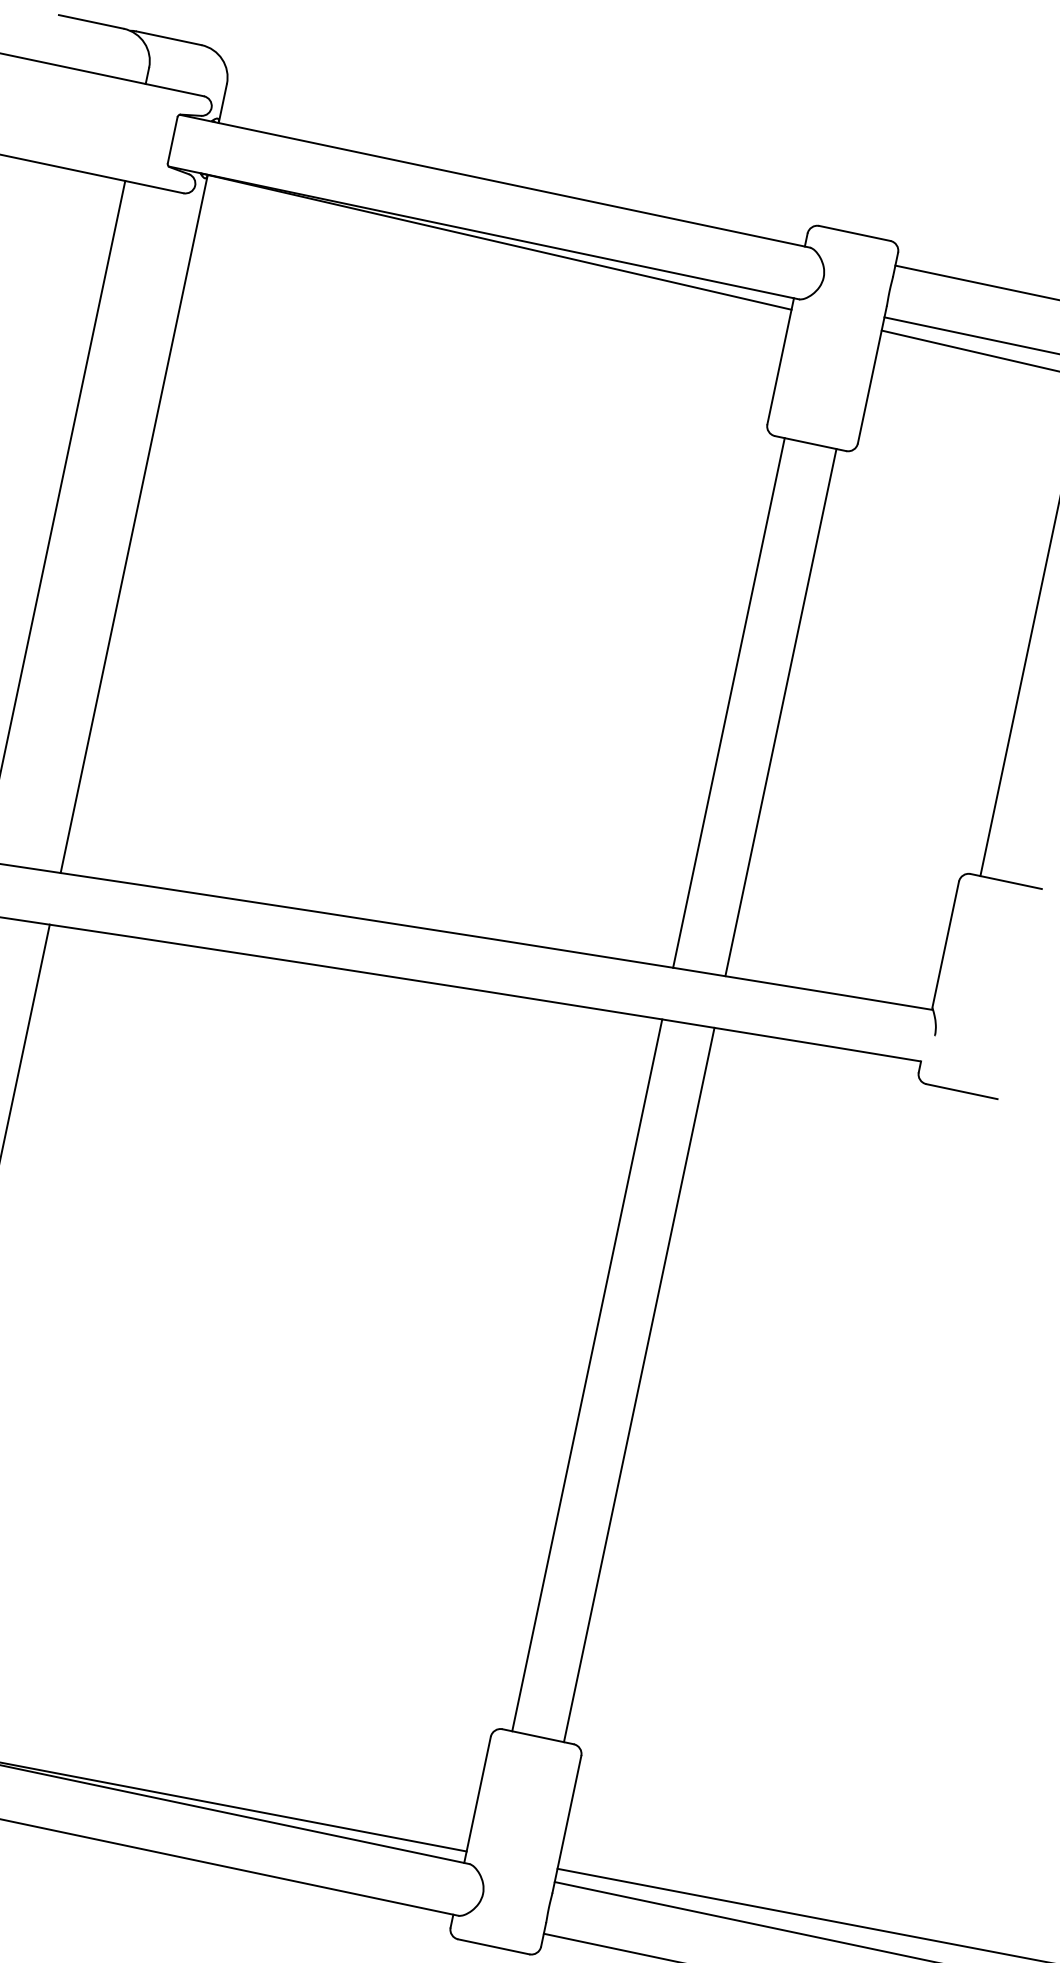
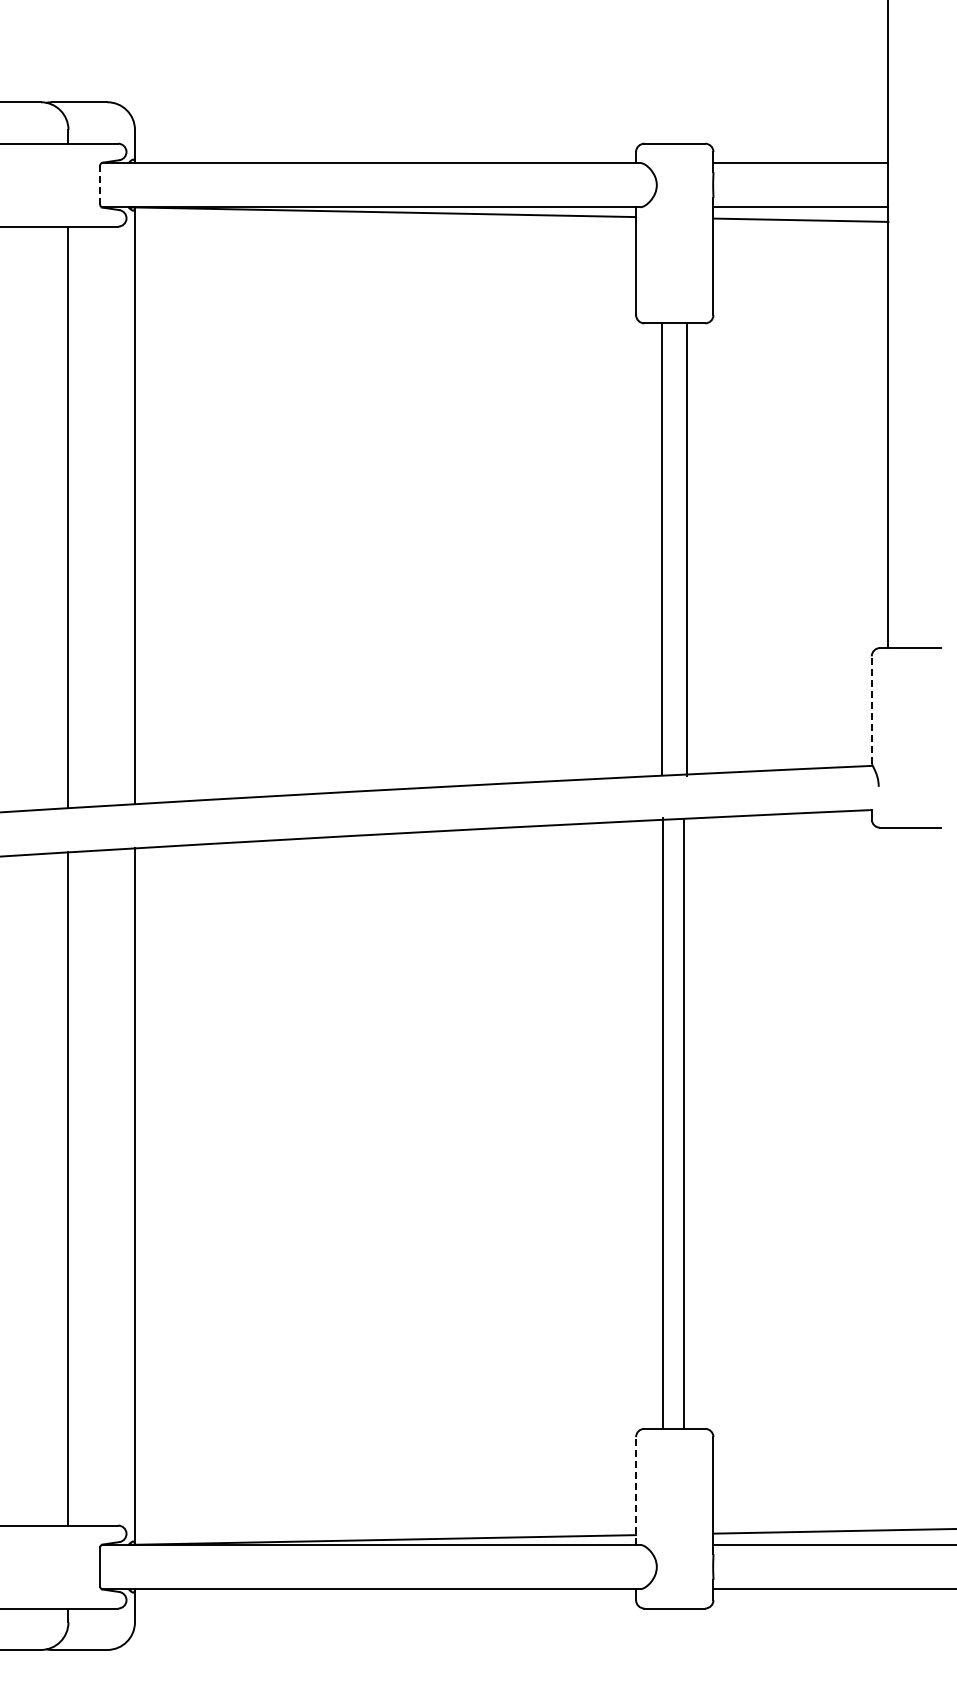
line: (172, 140) -> (100, 185), solid -> dashed
line: (728, 702) -> (686, 549), moved
line: (780, 712) -> (661, 548), moved
line: (945, 944) -> (871, 710), solid -> dashed
line: (587, 1375) -> (683, 1124), moved
line: (638, 1384) -> (662, 1123), moved
line: (477, 1800) -> (636, 1491), solid -> dashed

